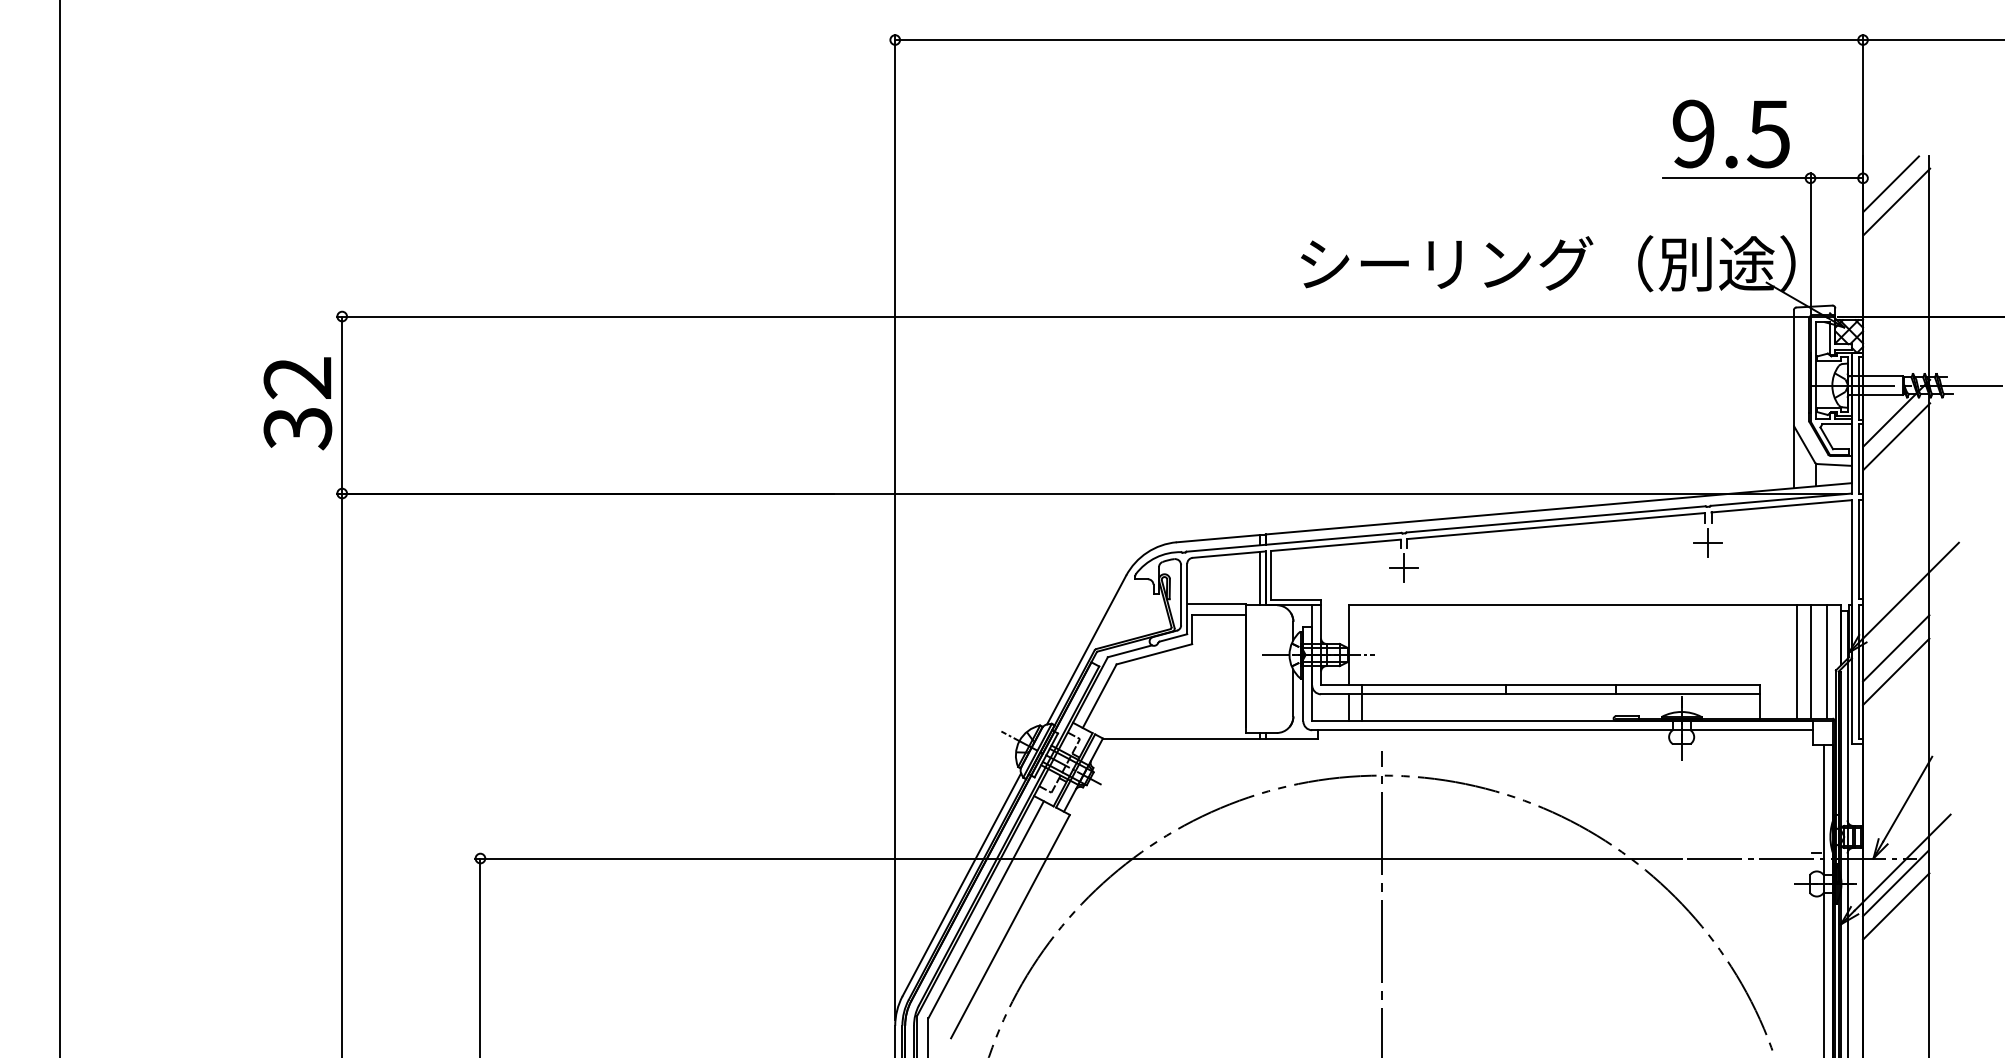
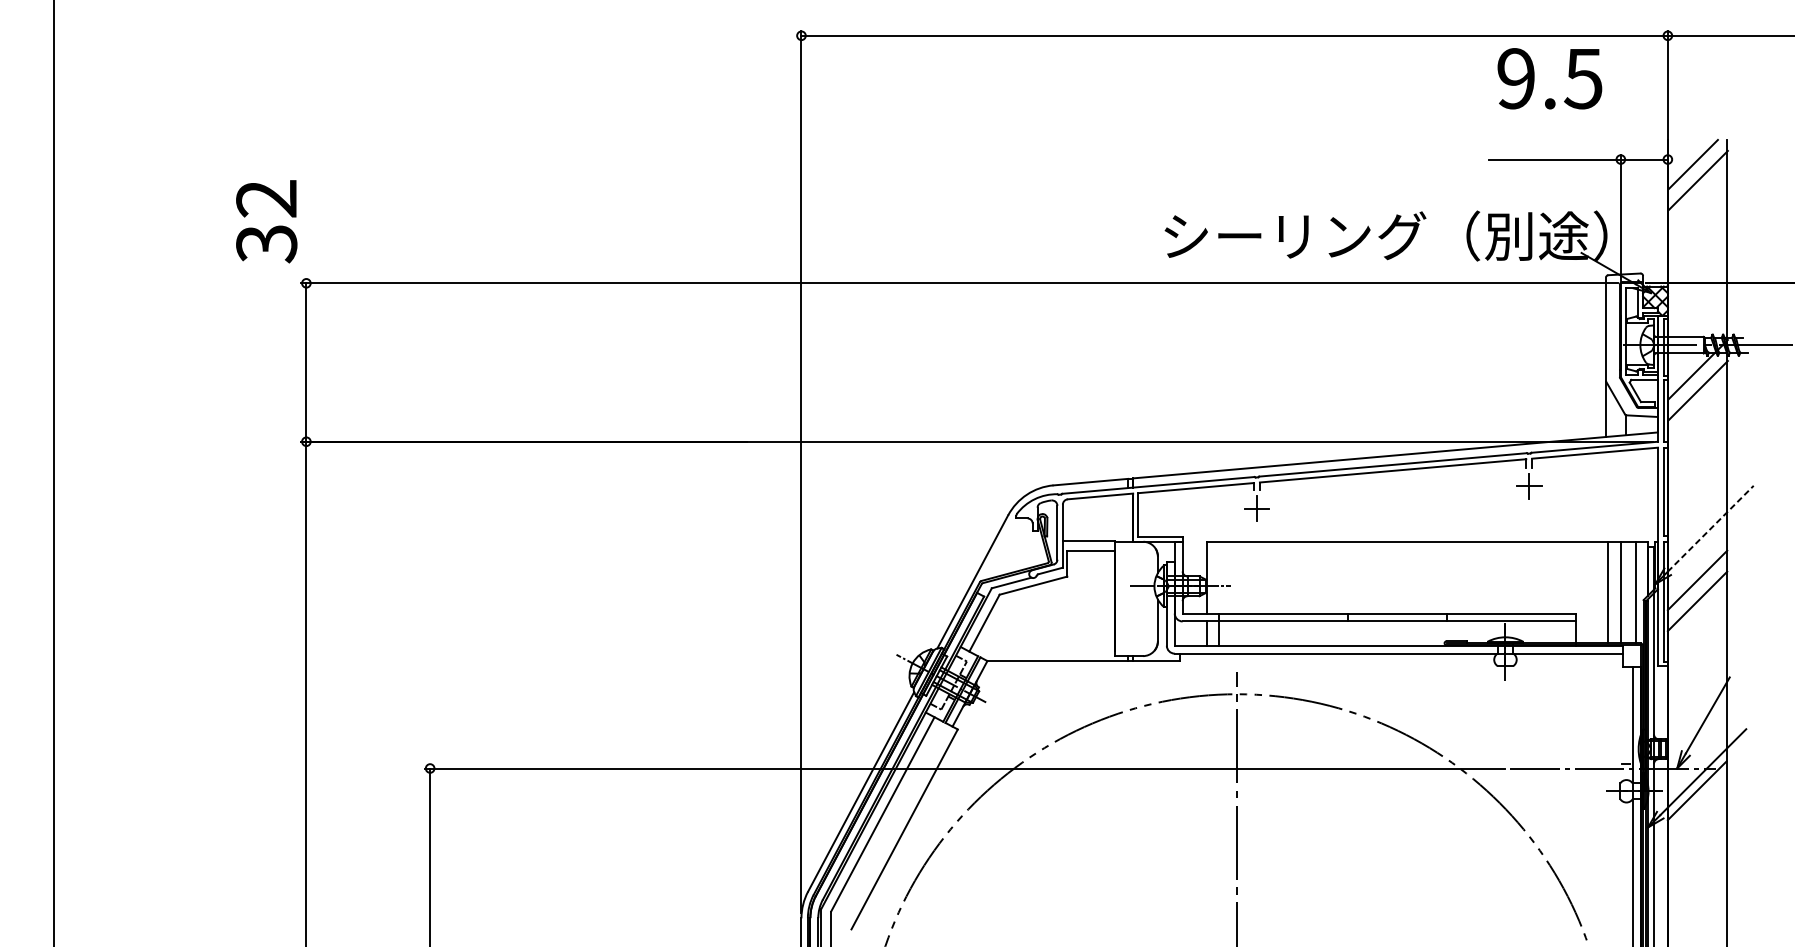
text: (1730, 133) -> (1549, 78), moved
text: (297, 403) -> (266, 221), moved
line: (1260, 578) -> (1128, 517), removed
line: (1910, 590) -> (1710, 528), solid -> dashed
line: (1896, 906) -> (1697, 811), removed

